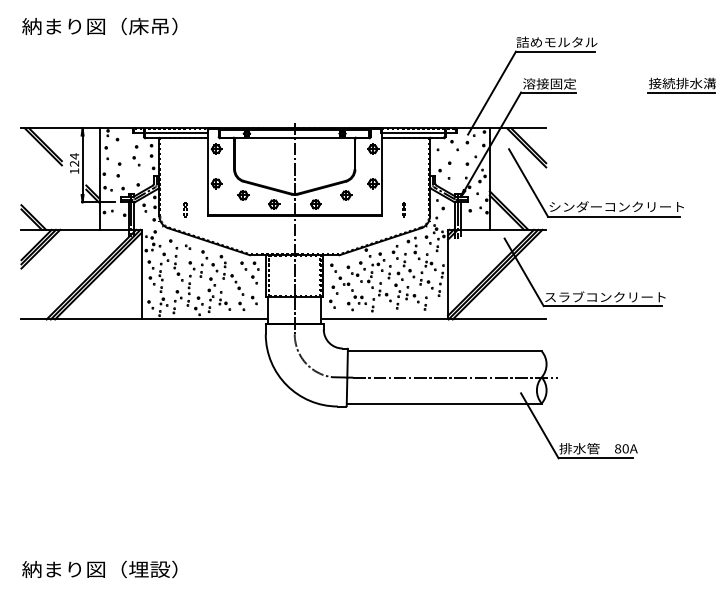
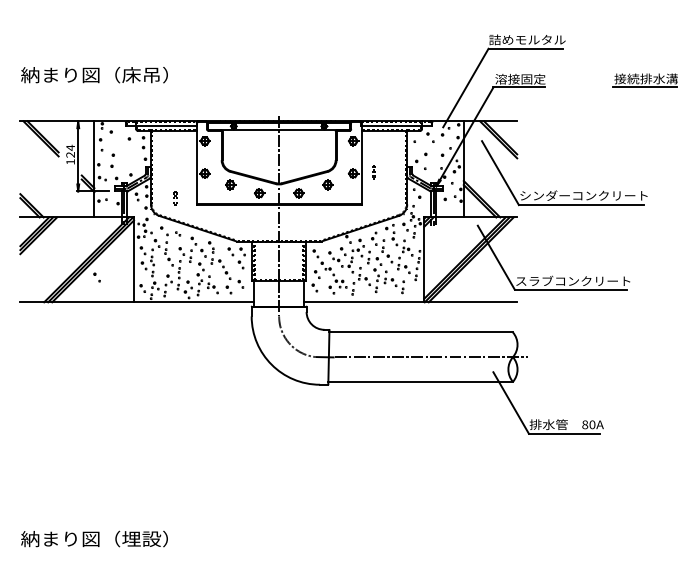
text: (99, 26) -> (94, 75), moved
part: (136, 161) -> (97, 277), moved
line: (403, 209) -> (373, 171), moved

